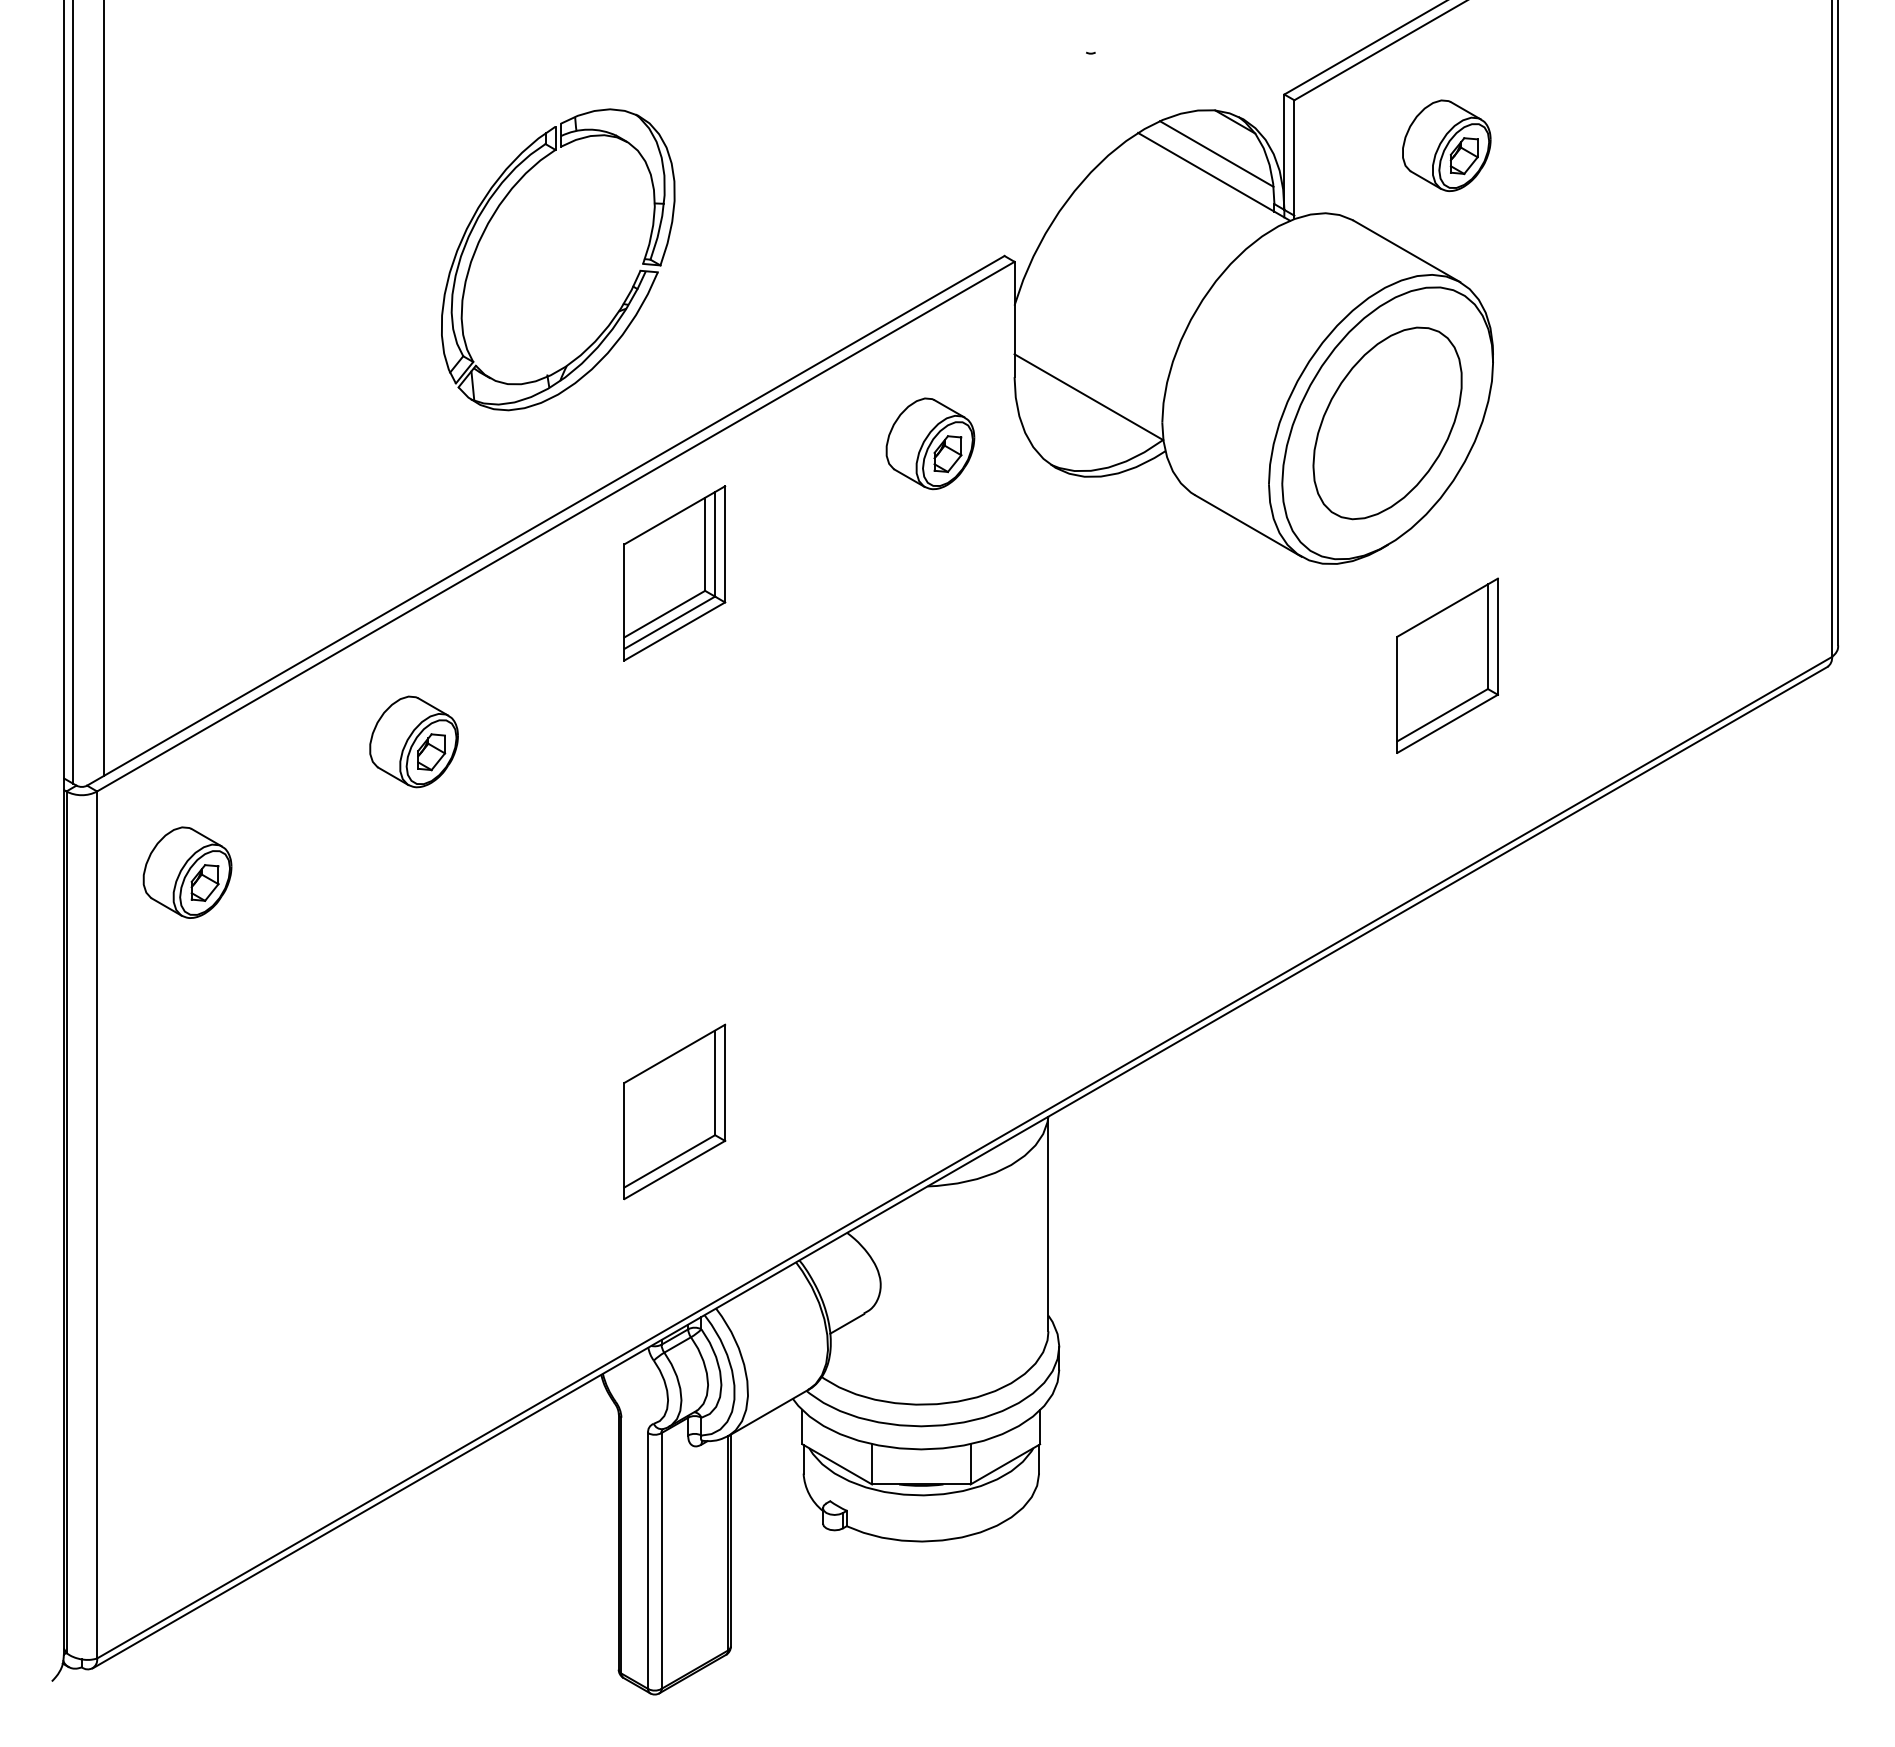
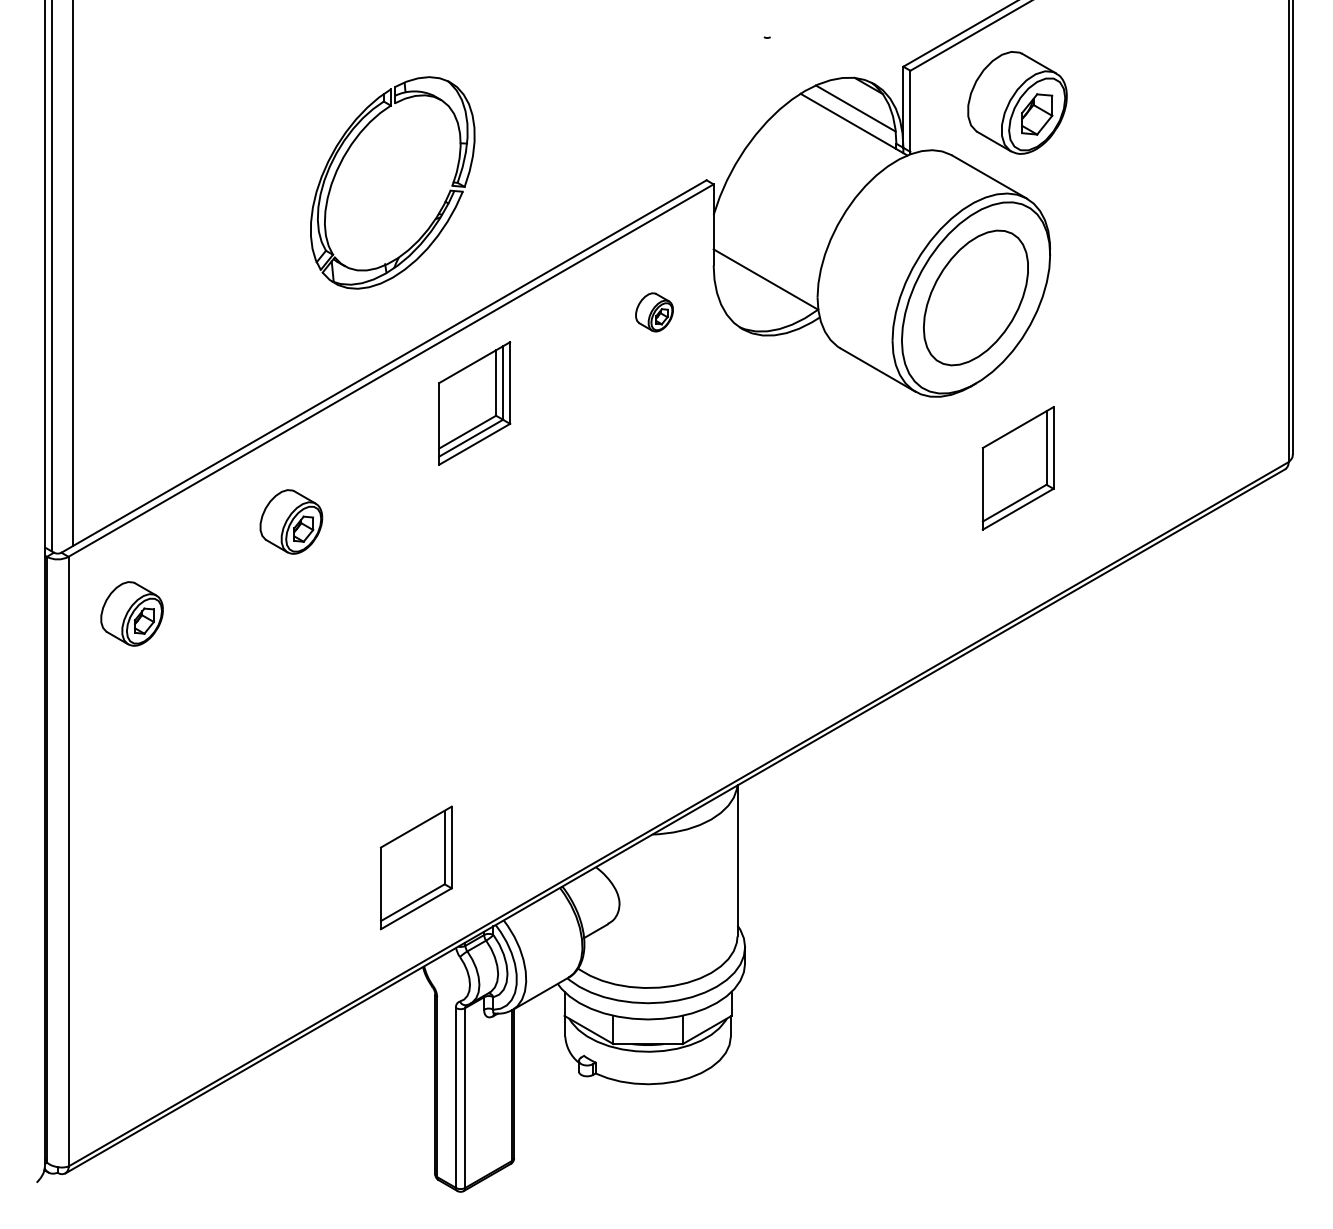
part: (1446, 145) -> (1017, 102), size x1.6
part: (930, 443) -> (654, 312), size x0.6
part: (674, 1111) -> (416, 867), moved

